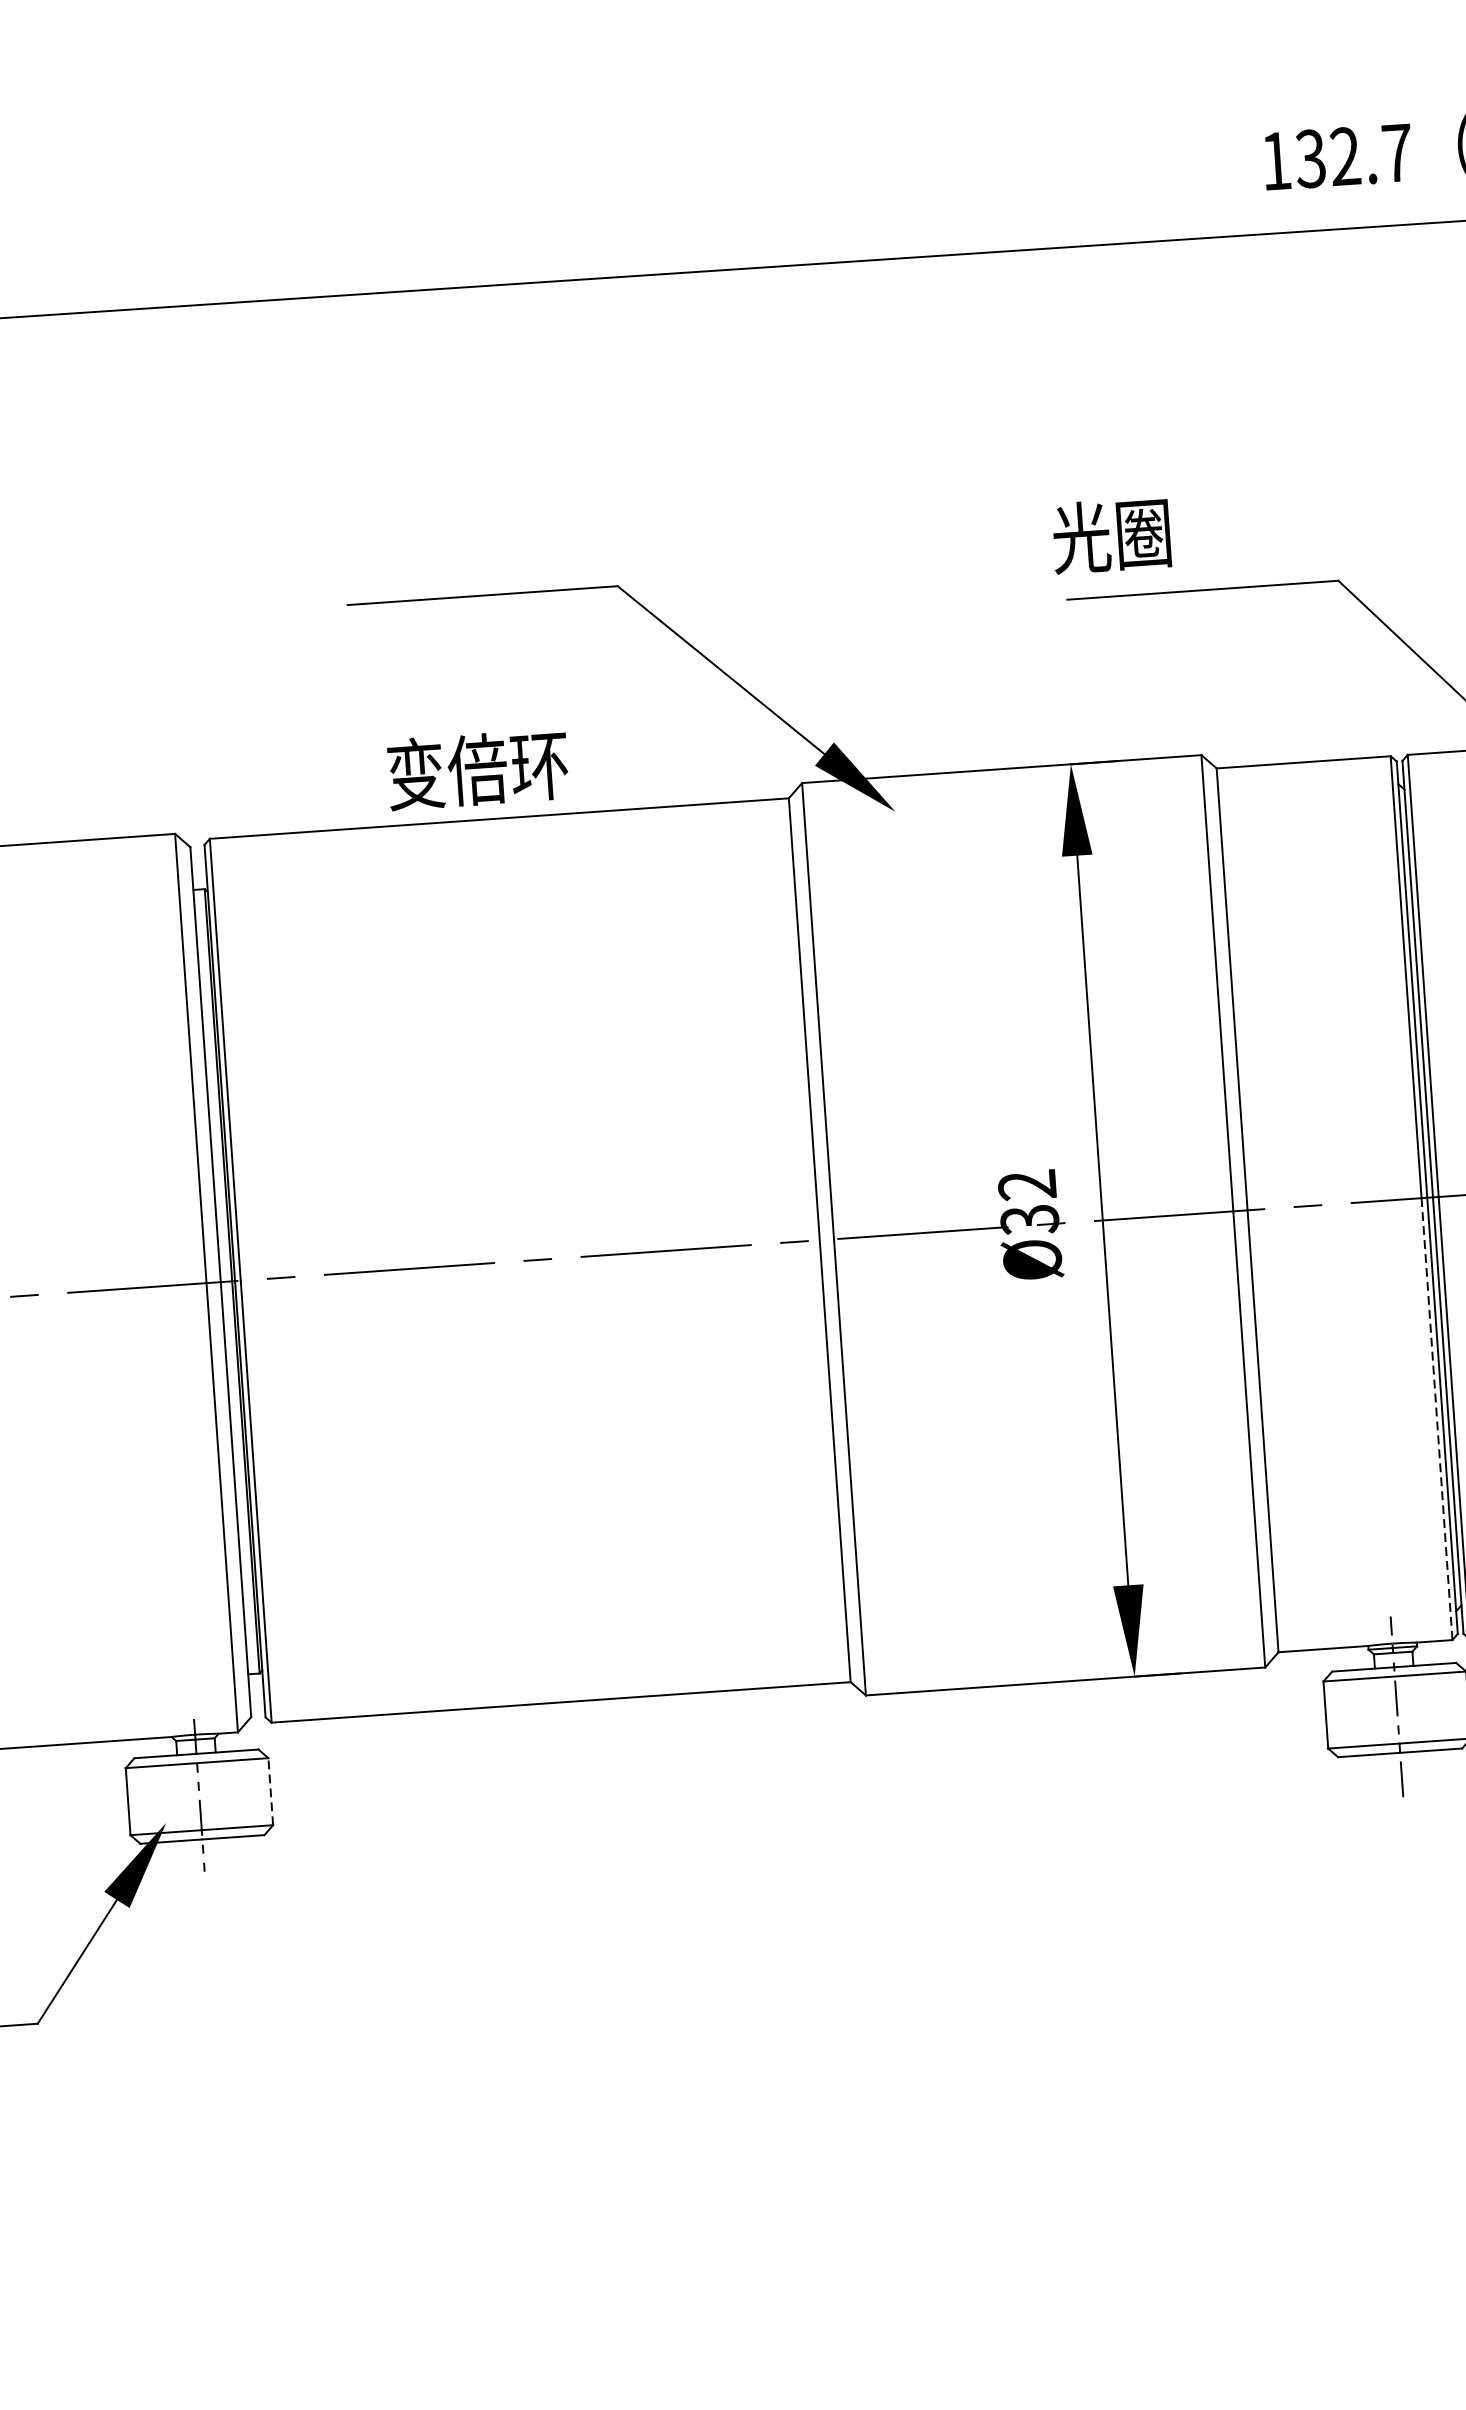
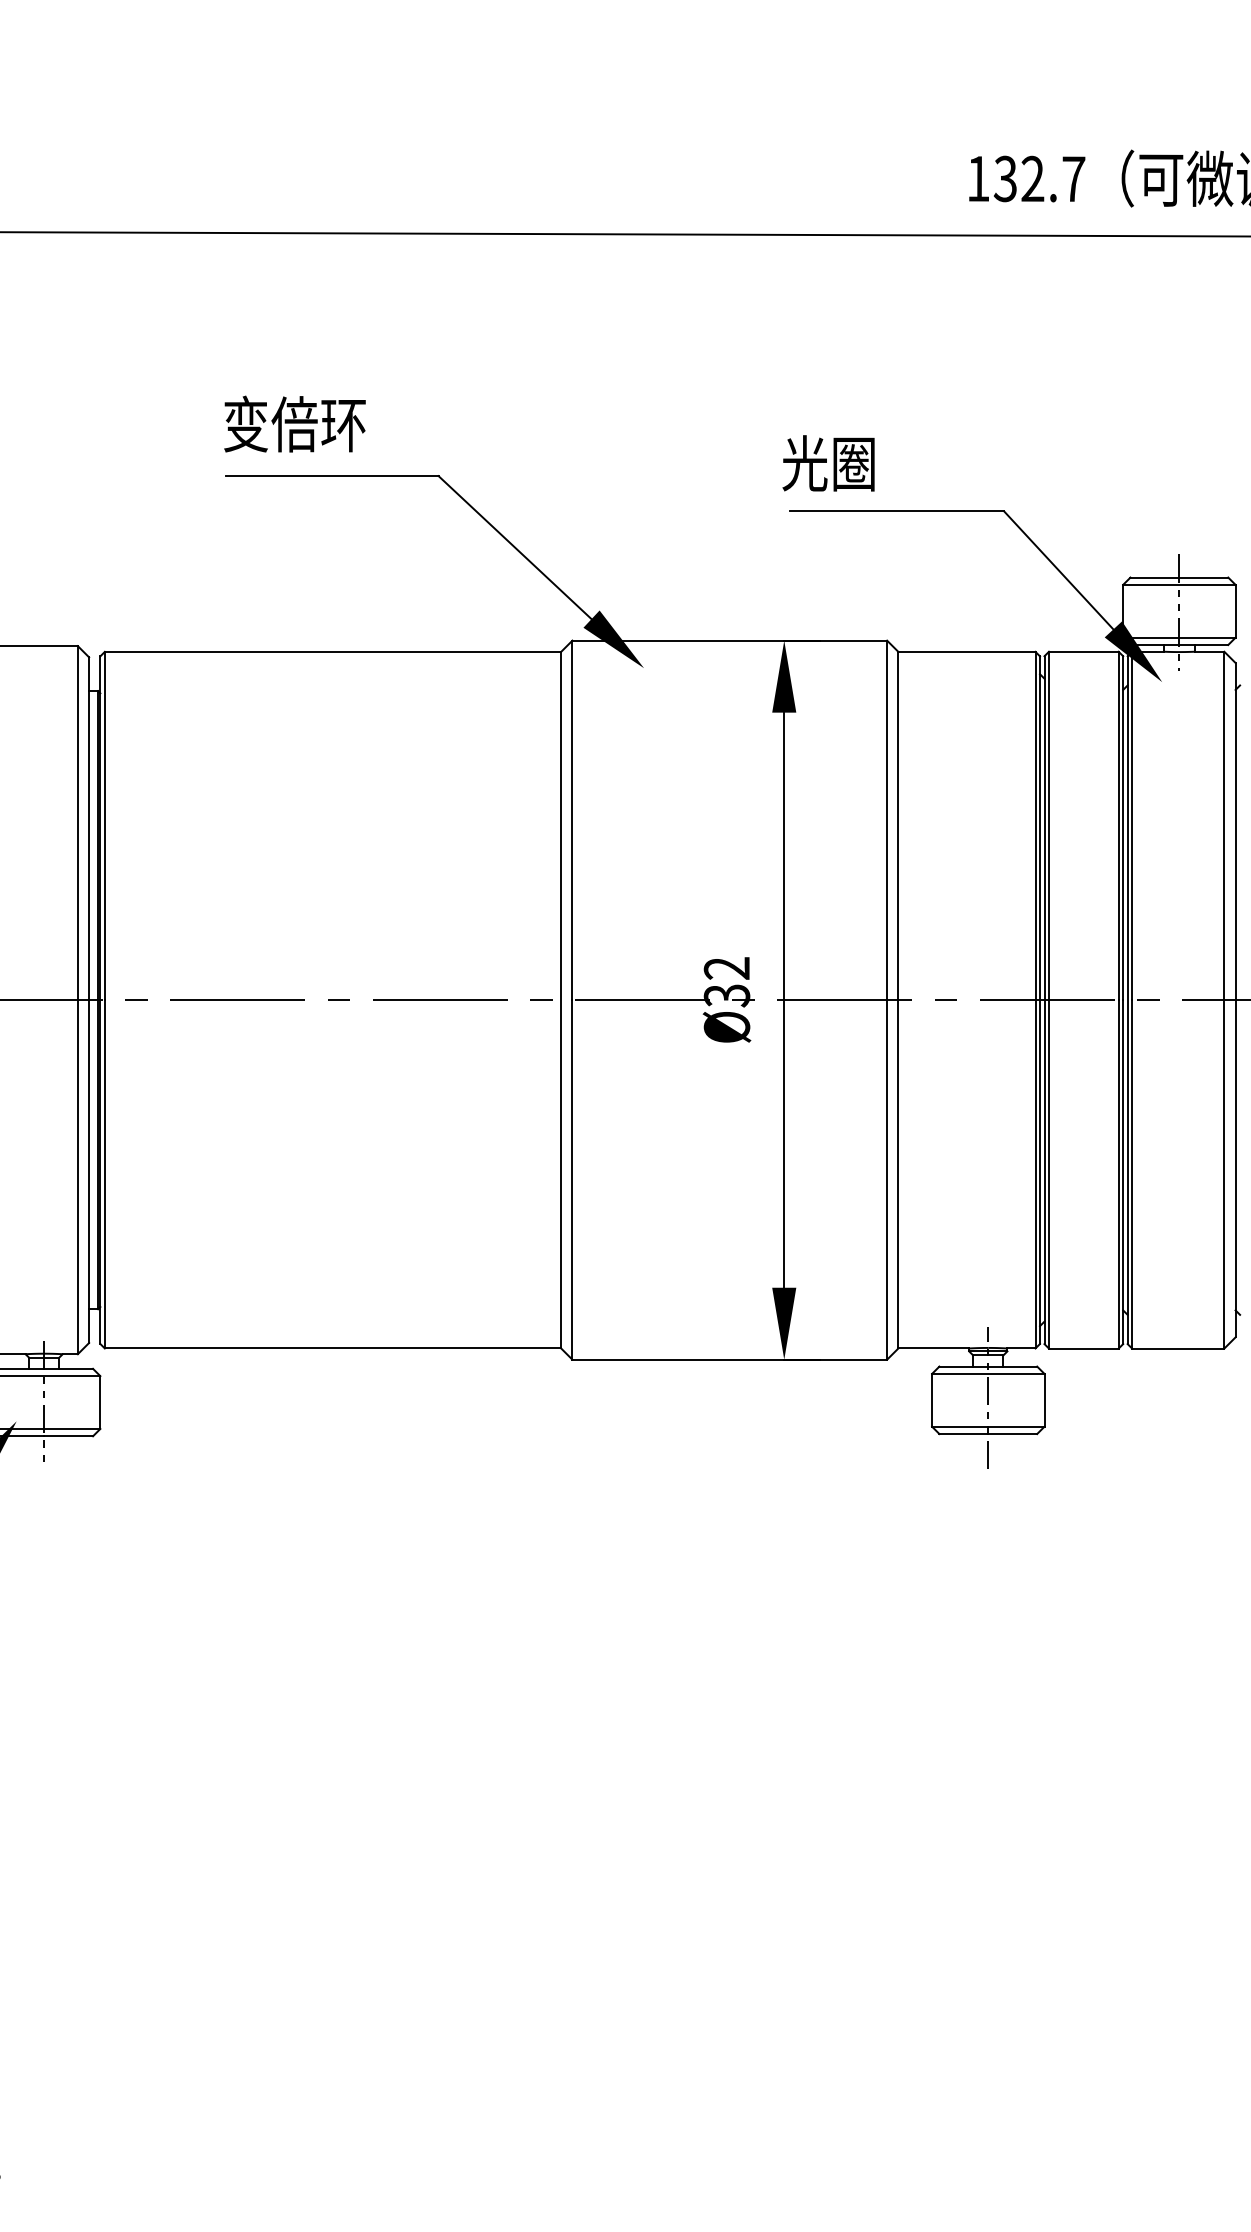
text: (477, 768) -> (294, 423), moved
line: (1437, 1419) -> (1035, 1174), dashed -> solid
line: (270, 1791) -> (100, 1402), dashed -> solid

